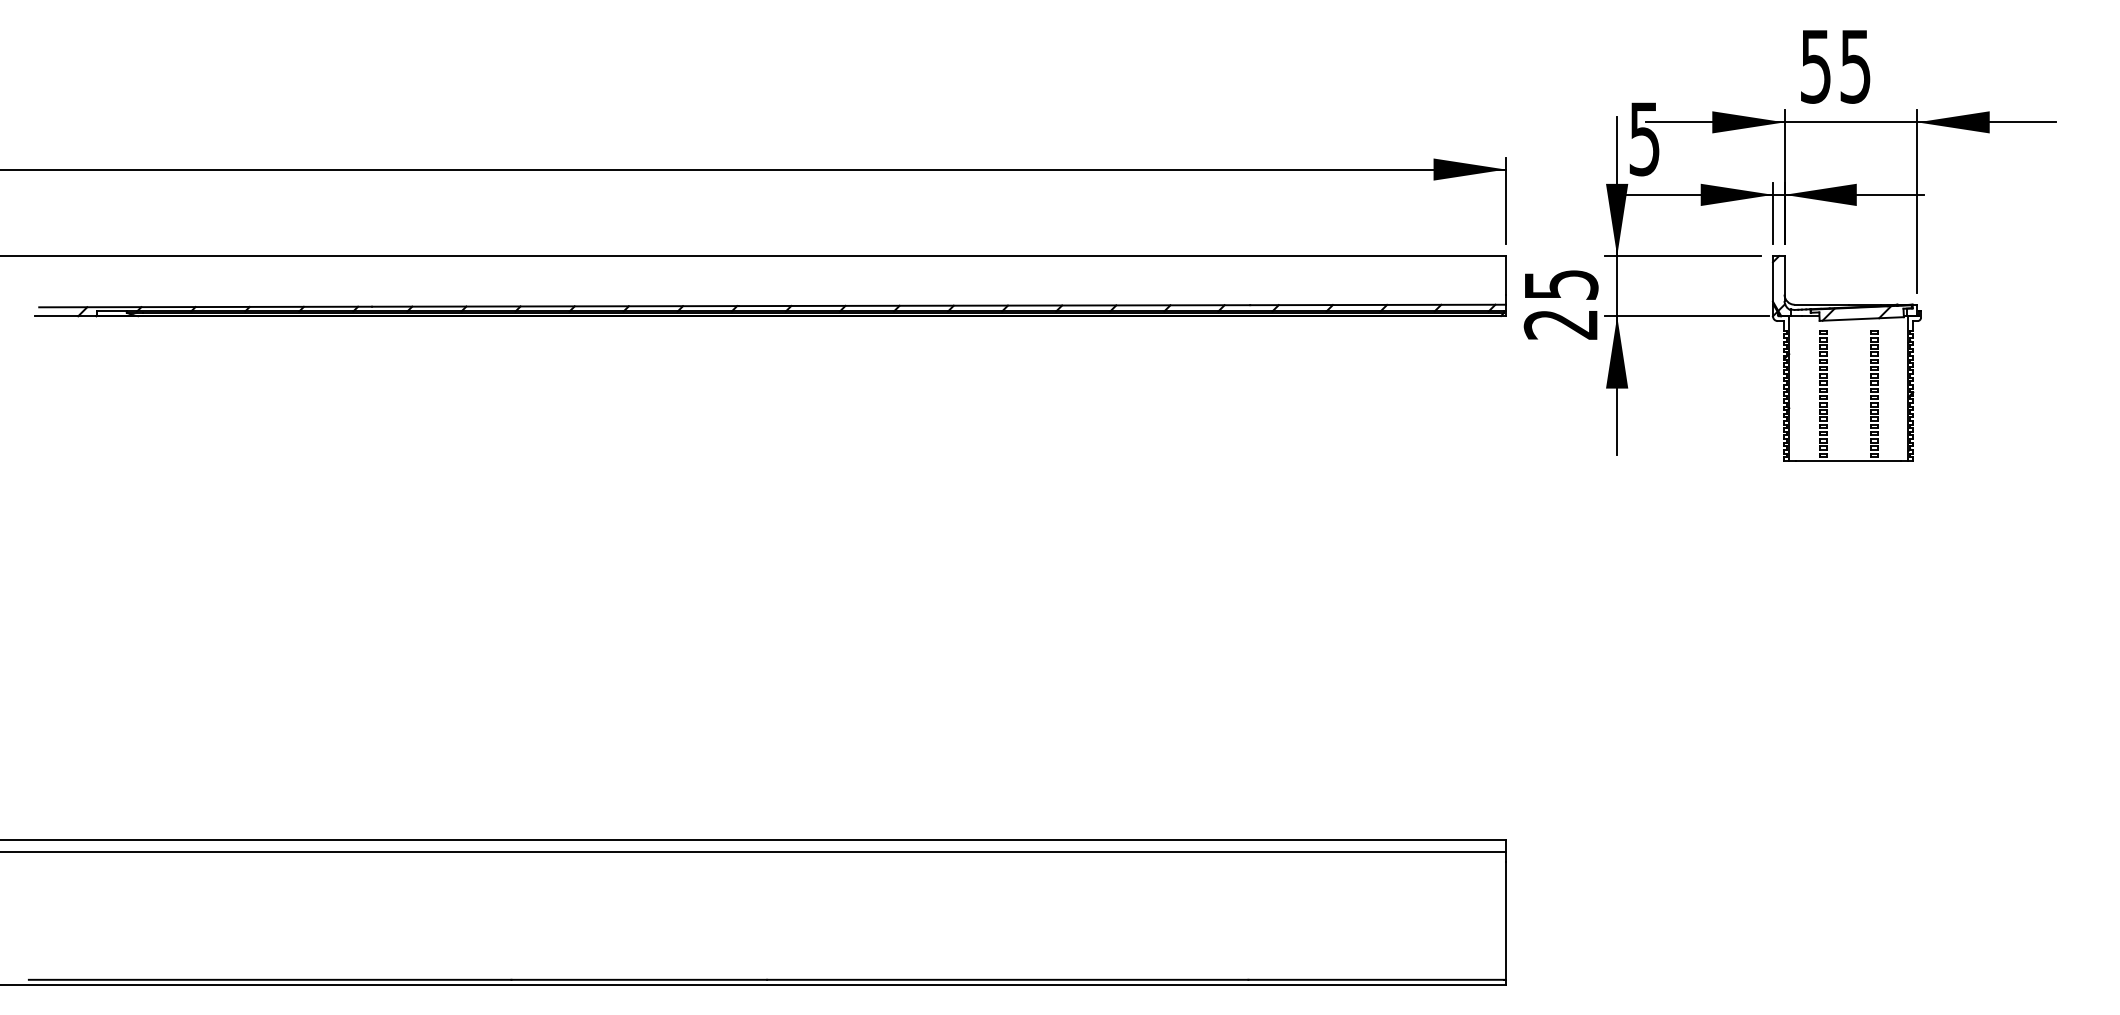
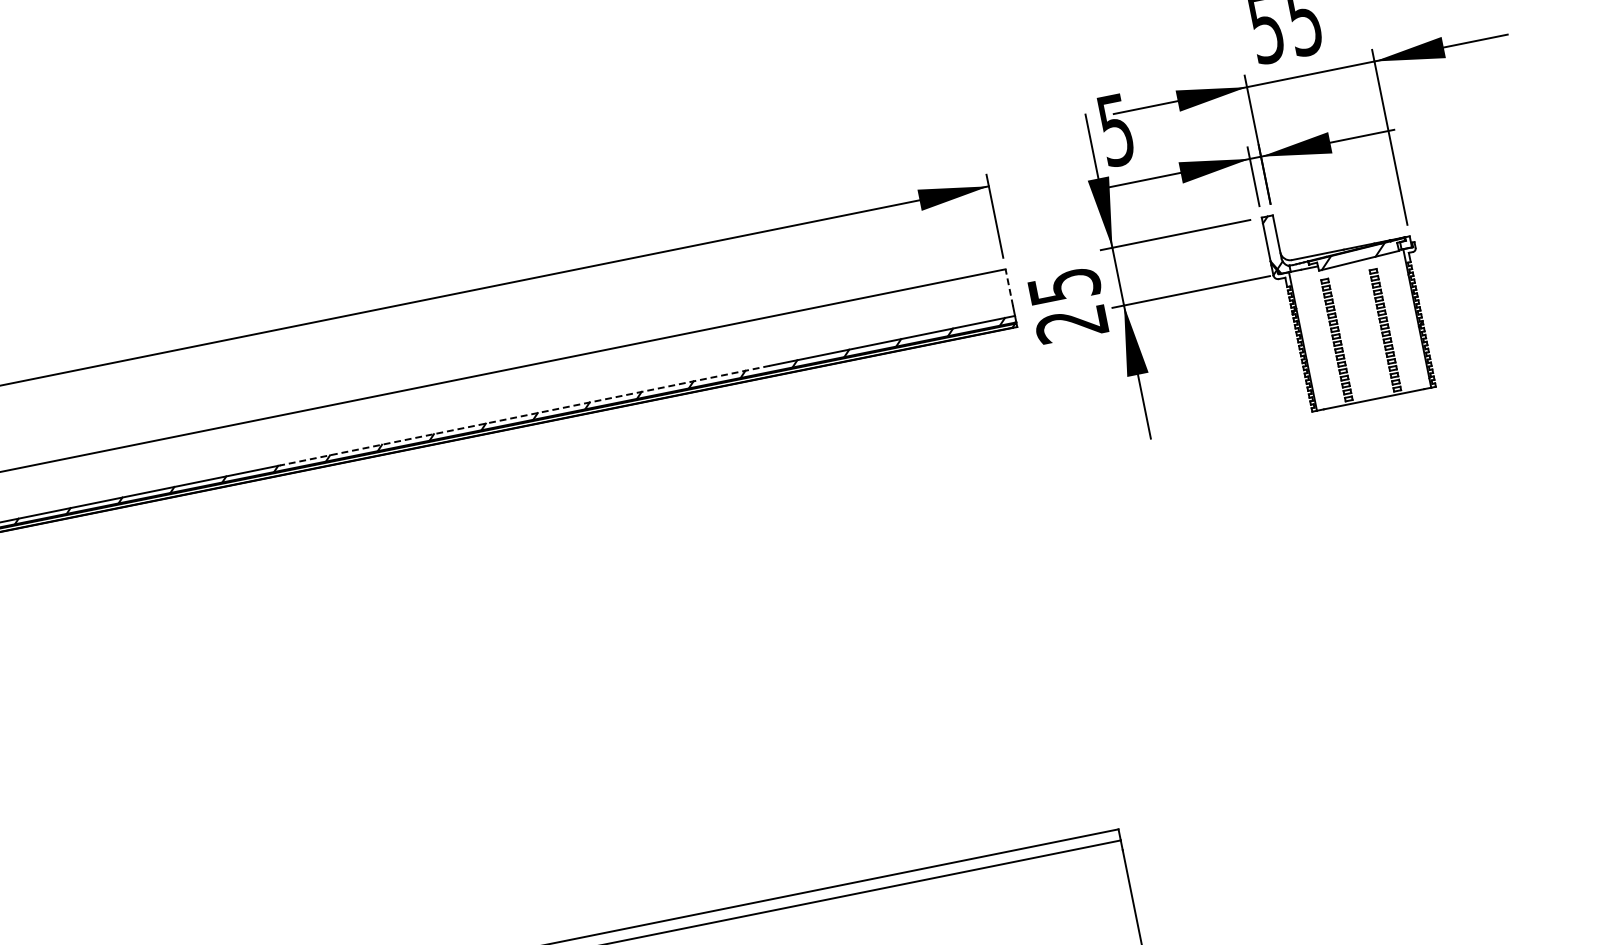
line: (1505, 274) -> (1008, 287), solid -> dashed
line: (994, 305) -> (524, 415), solid -> dashed

